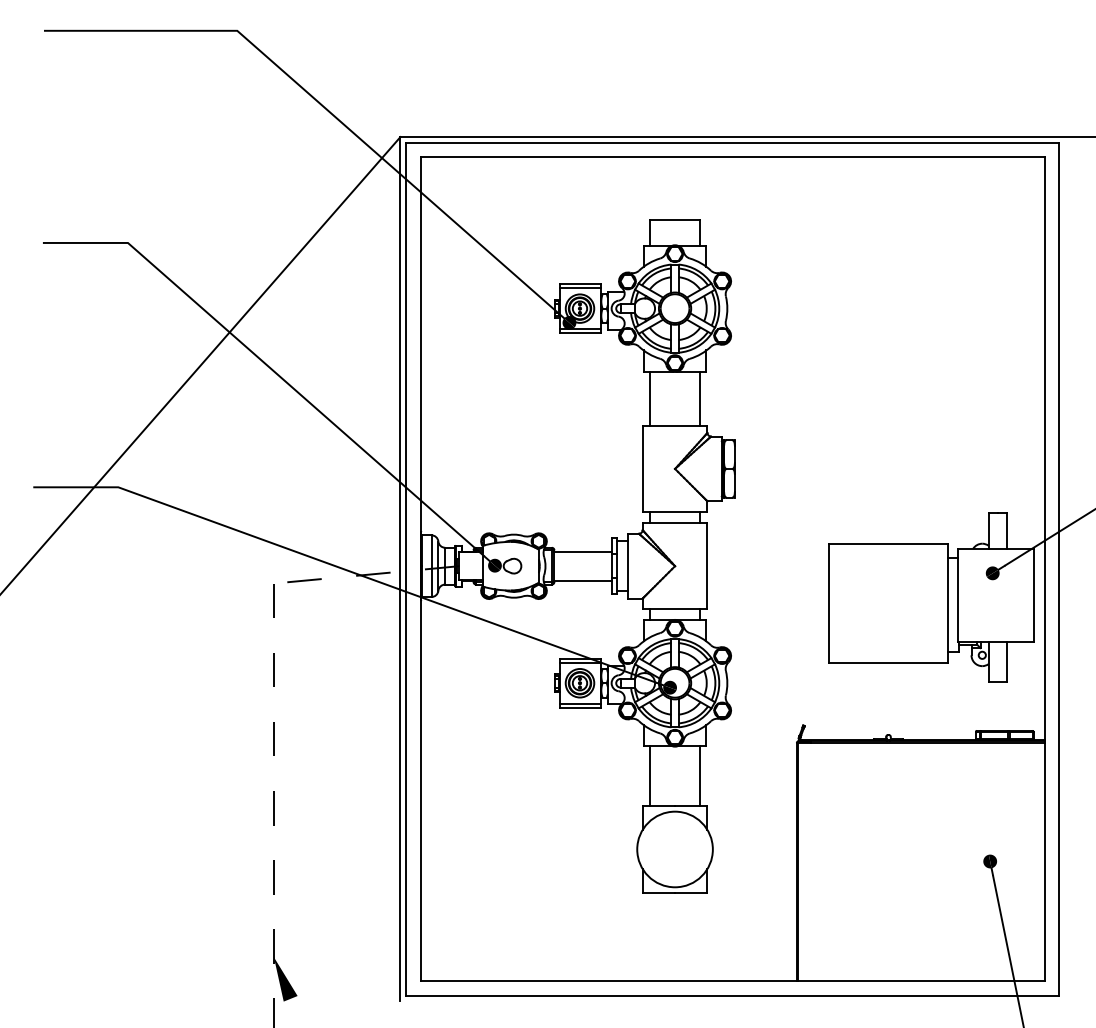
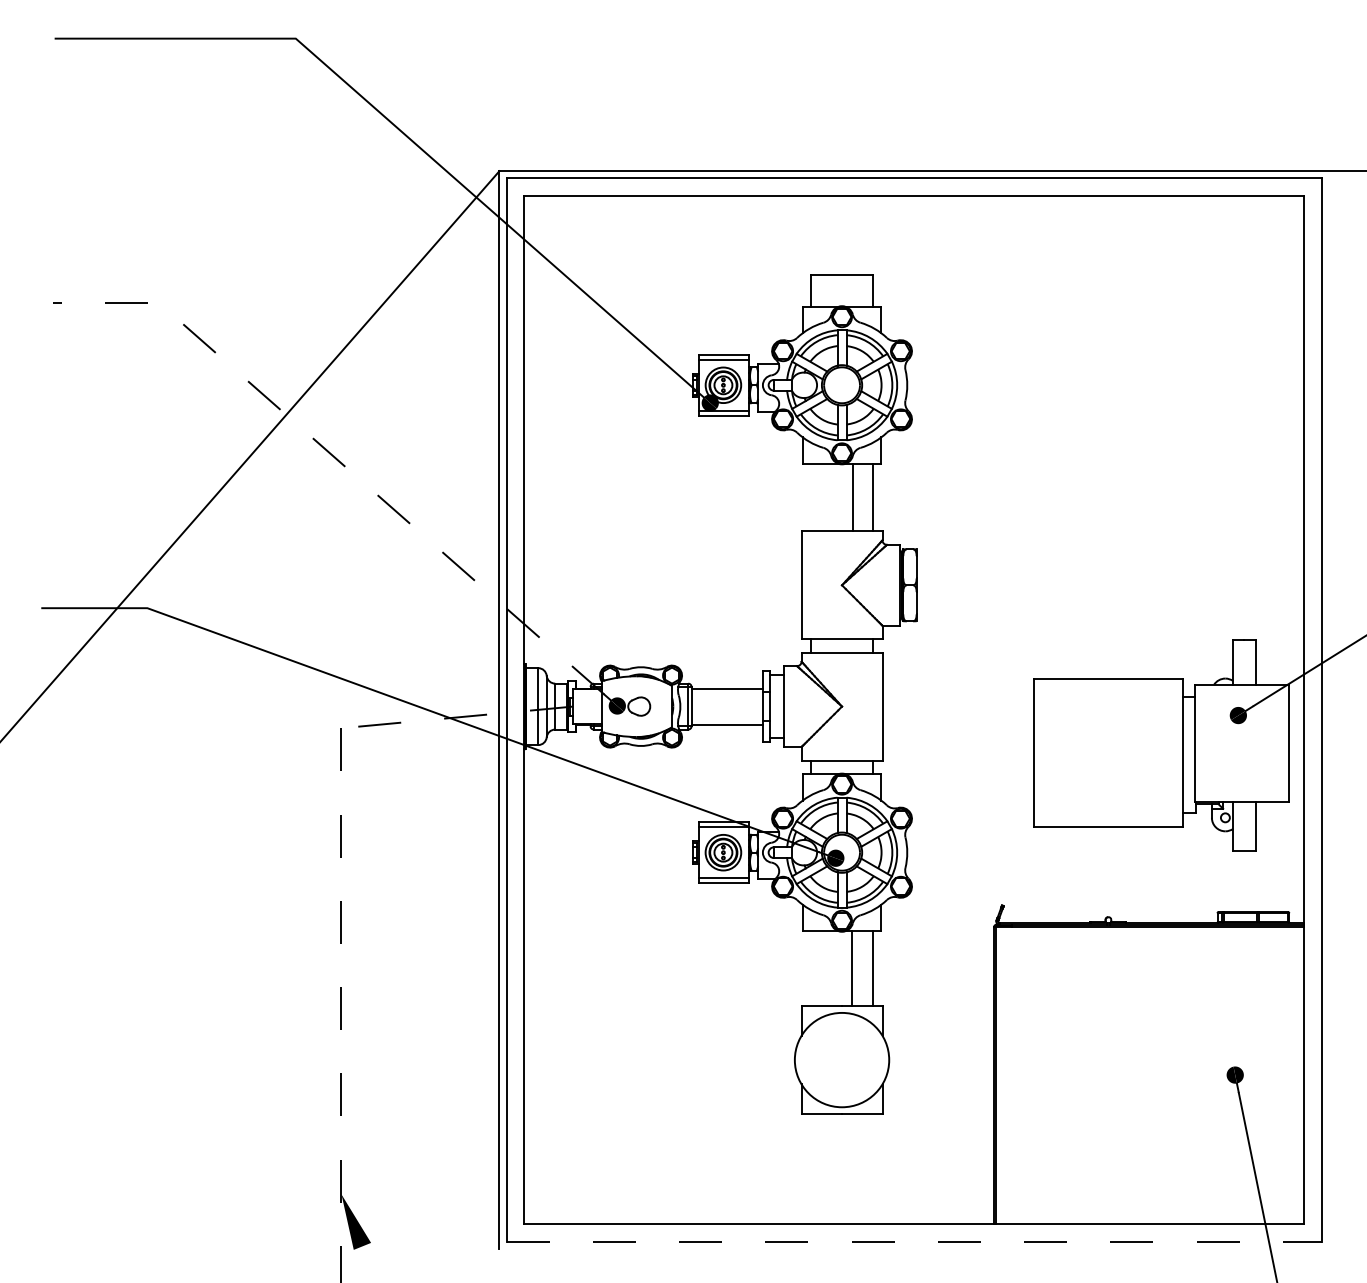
line: (273, 371) -> (341, 463), solid -> dashed
line: (649, 398) -> (852, 497), moved
line: (649, 776) -> (851, 969), moved
line: (732, 995) -> (913, 1242), solid -> dashed

